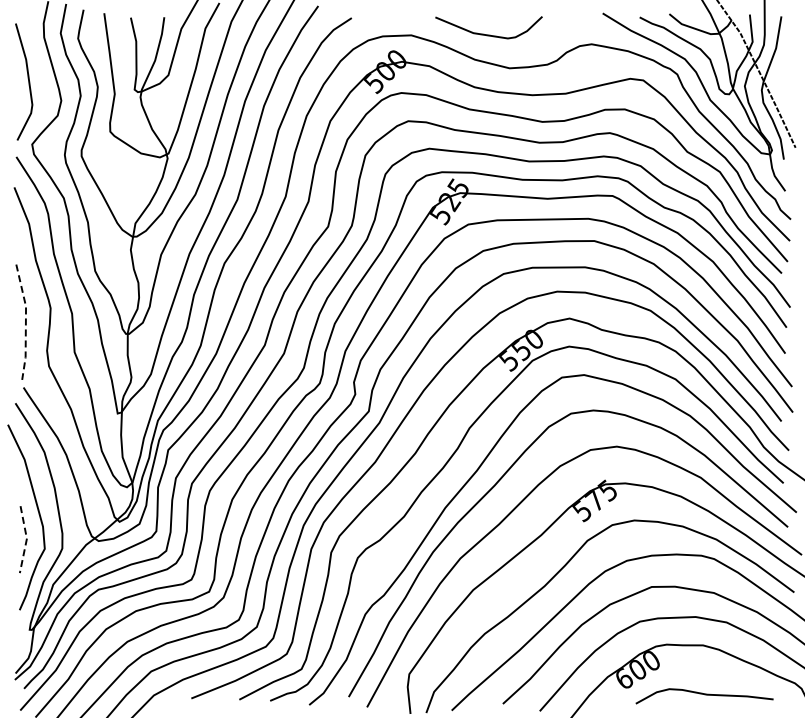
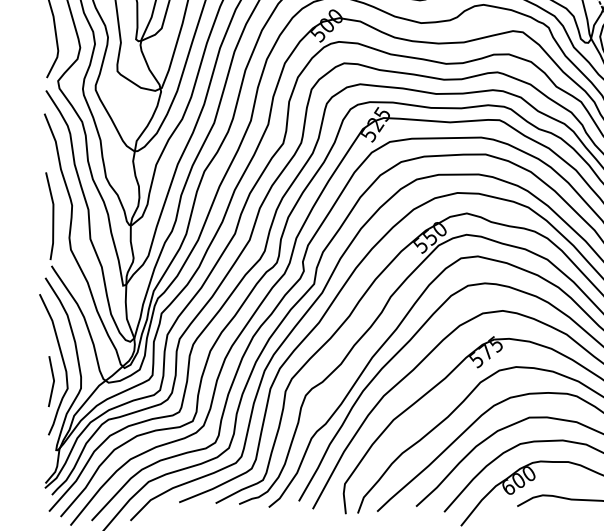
line: (25, 321) -> (53, 215), dashed -> solid
line: (26, 539) -> (53, 381), dashed -> solid

